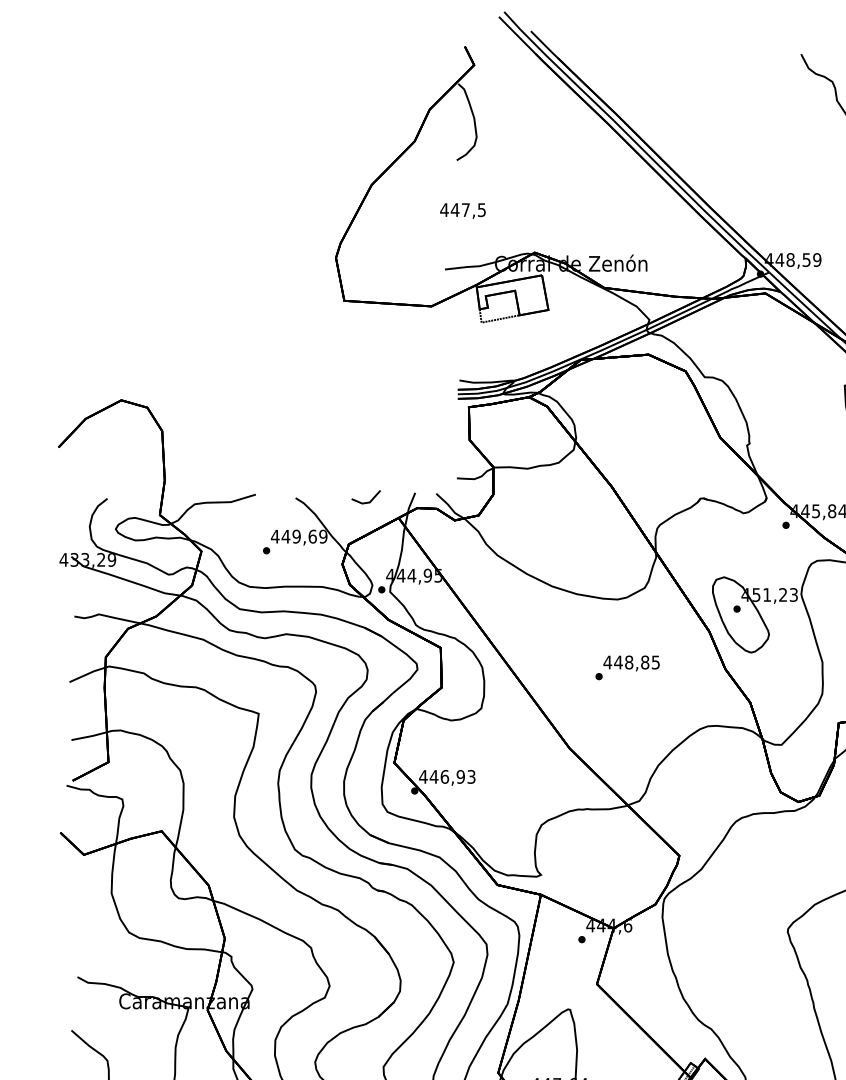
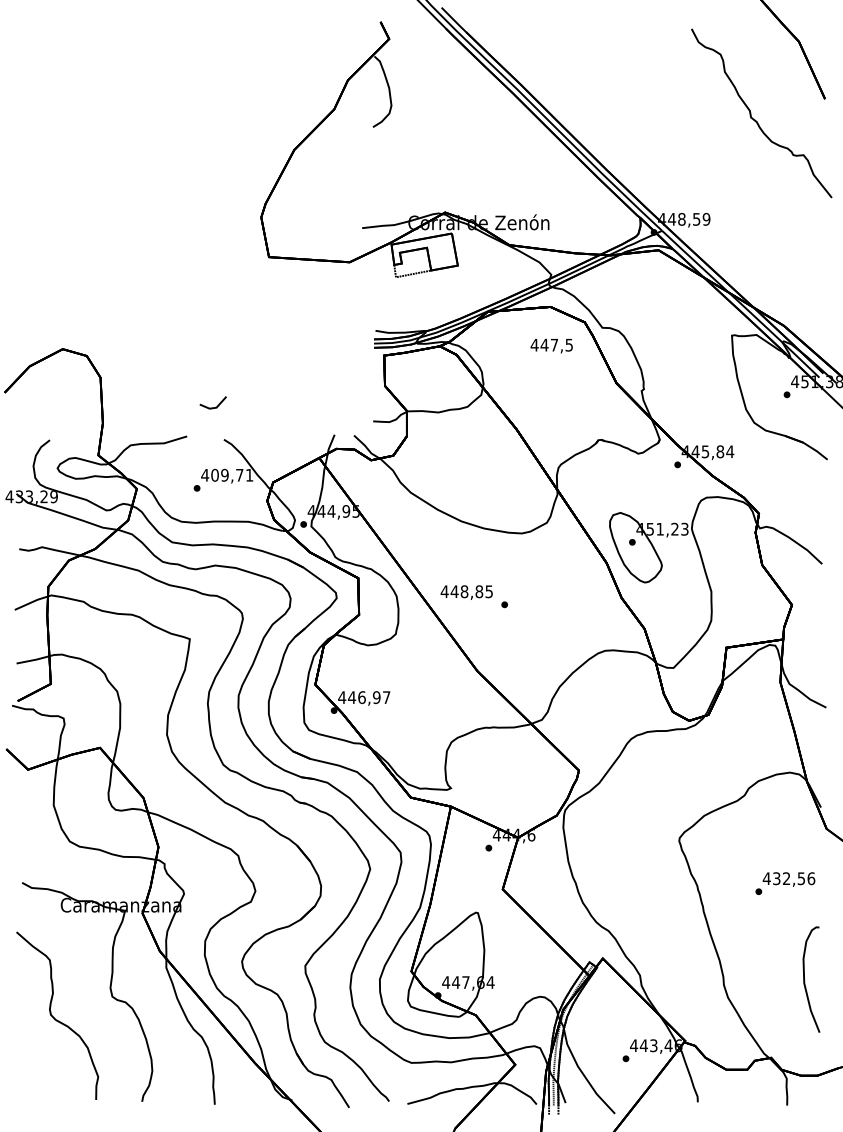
text: (462, 211) -> (551, 346), moved
line: (365, 502) -> (212, 407), moved
text: (304, 535) -> (232, 474), 449,69 -> 409,71
text: (631, 663) -> (466, 592), moved
text: (471, 776) -> (386, 697), 446,93 -> 446,97

